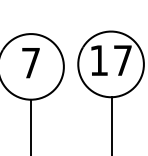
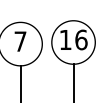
text: (123, 59) -> (81, 39), 17 -> 16

